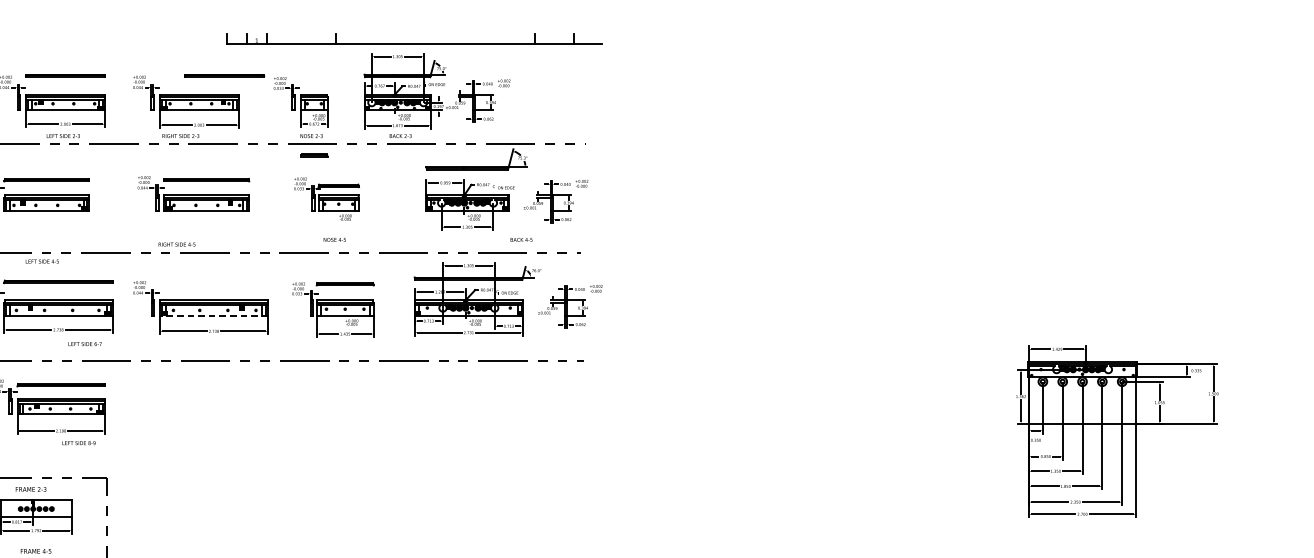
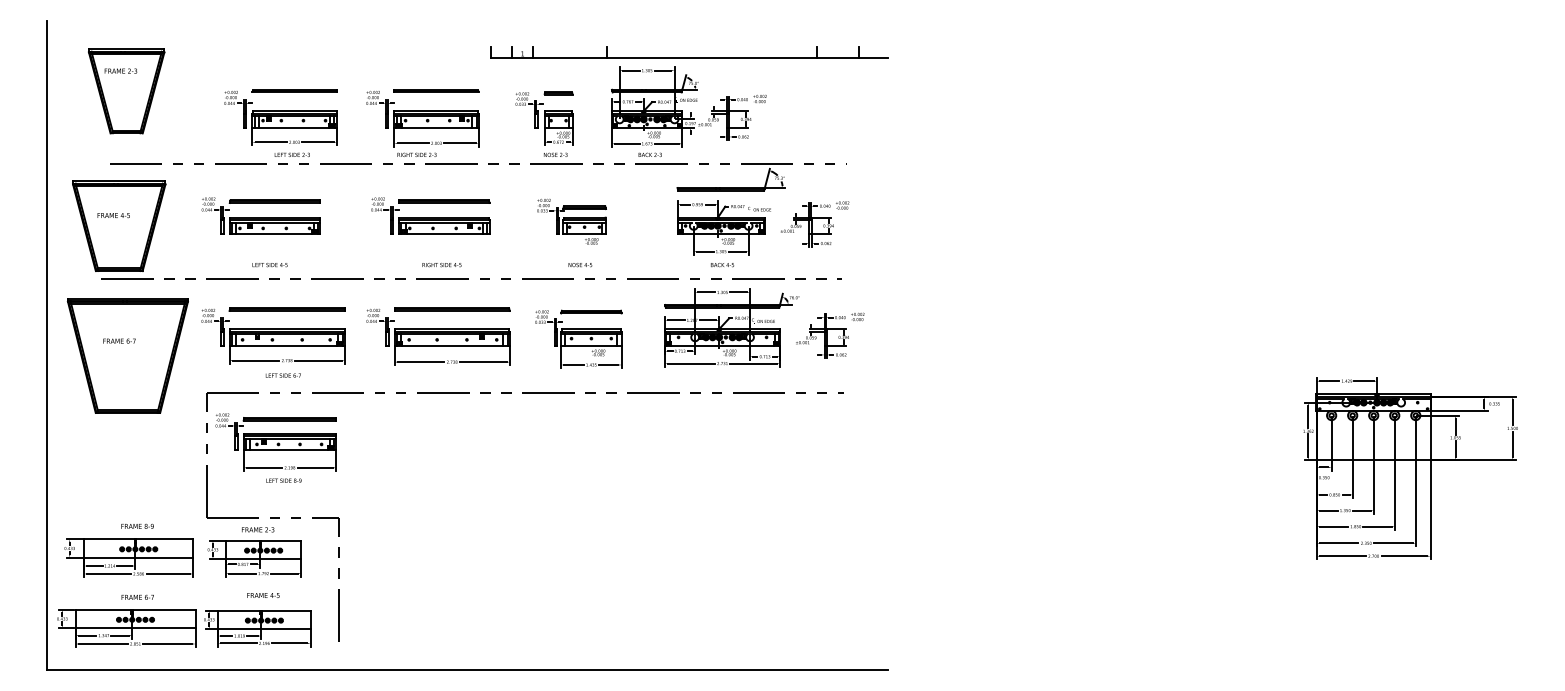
part: (414, 39) -> (689, 52), moved
line: (224, 75) -> (436, 90), moved
line: (314, 155) -> (558, 93), moved
text: (521, 240) -> (722, 265), moved
text: (176, 245) -> (441, 265), moved
text: (41, 261) -> (269, 265), moved
line: (214, 281) -> (452, 309), added
line: (214, 315) -> (452, 345), dashed -> solid
text: (84, 343) -> (282, 375), moved
text: (78, 442) -> (283, 480), moved

